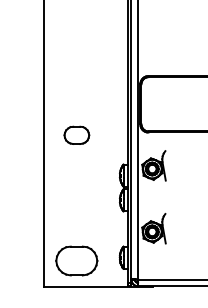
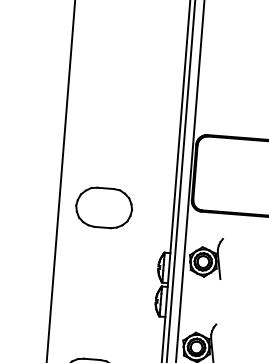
part: (76, 135) -> (103, 208), size x1.67

